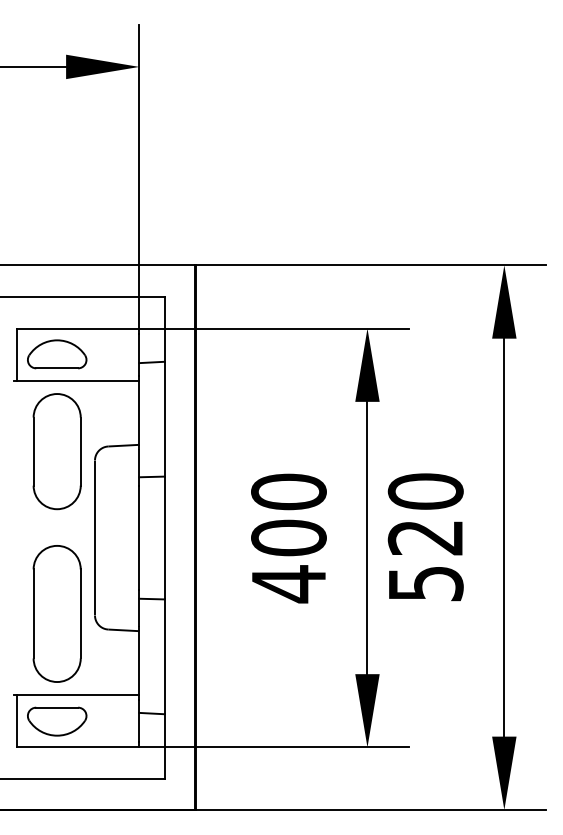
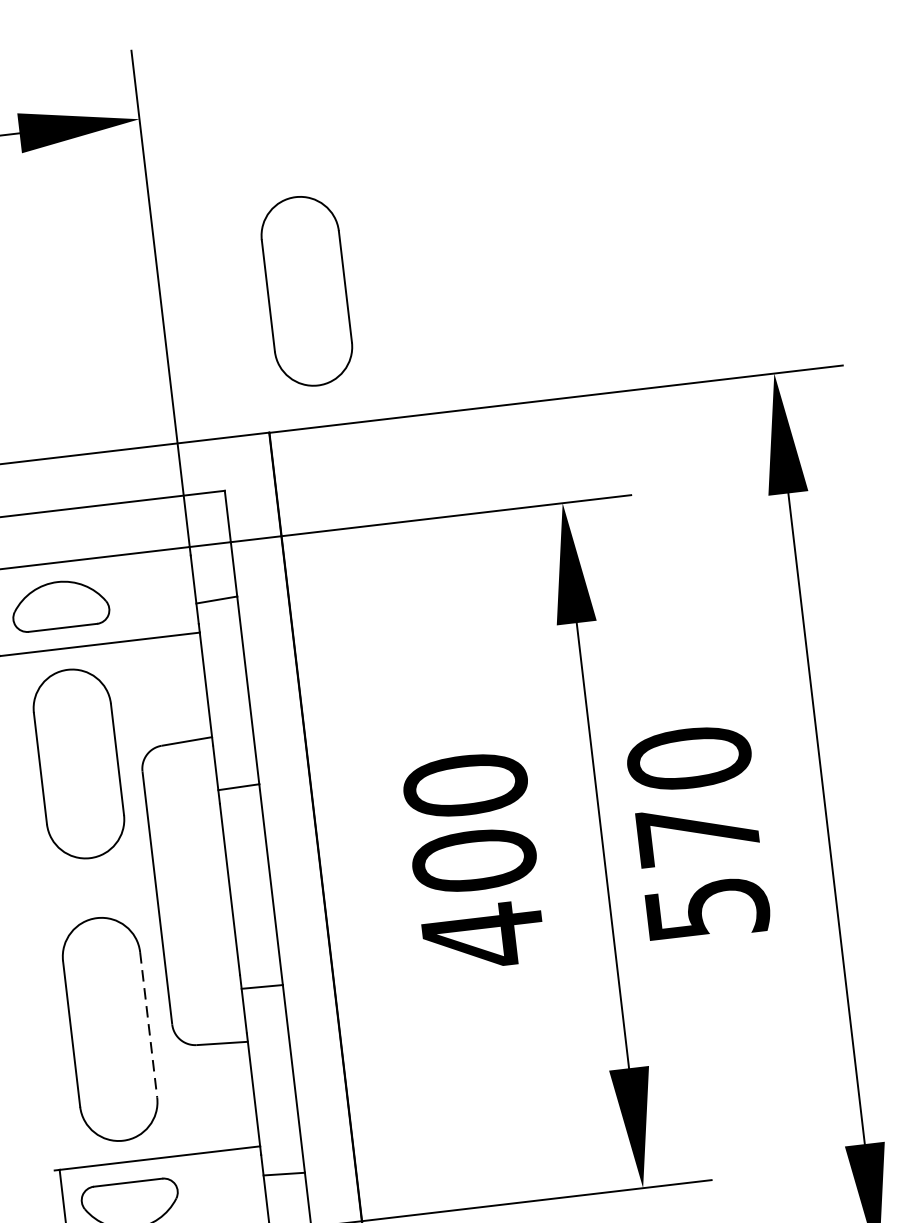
part: (227, 182) -> (305, 291), added
text: (424, 537) -> (696, 833), 520 -> 570
line: (80, 613) -> (148, 1024), solid -> dashed

